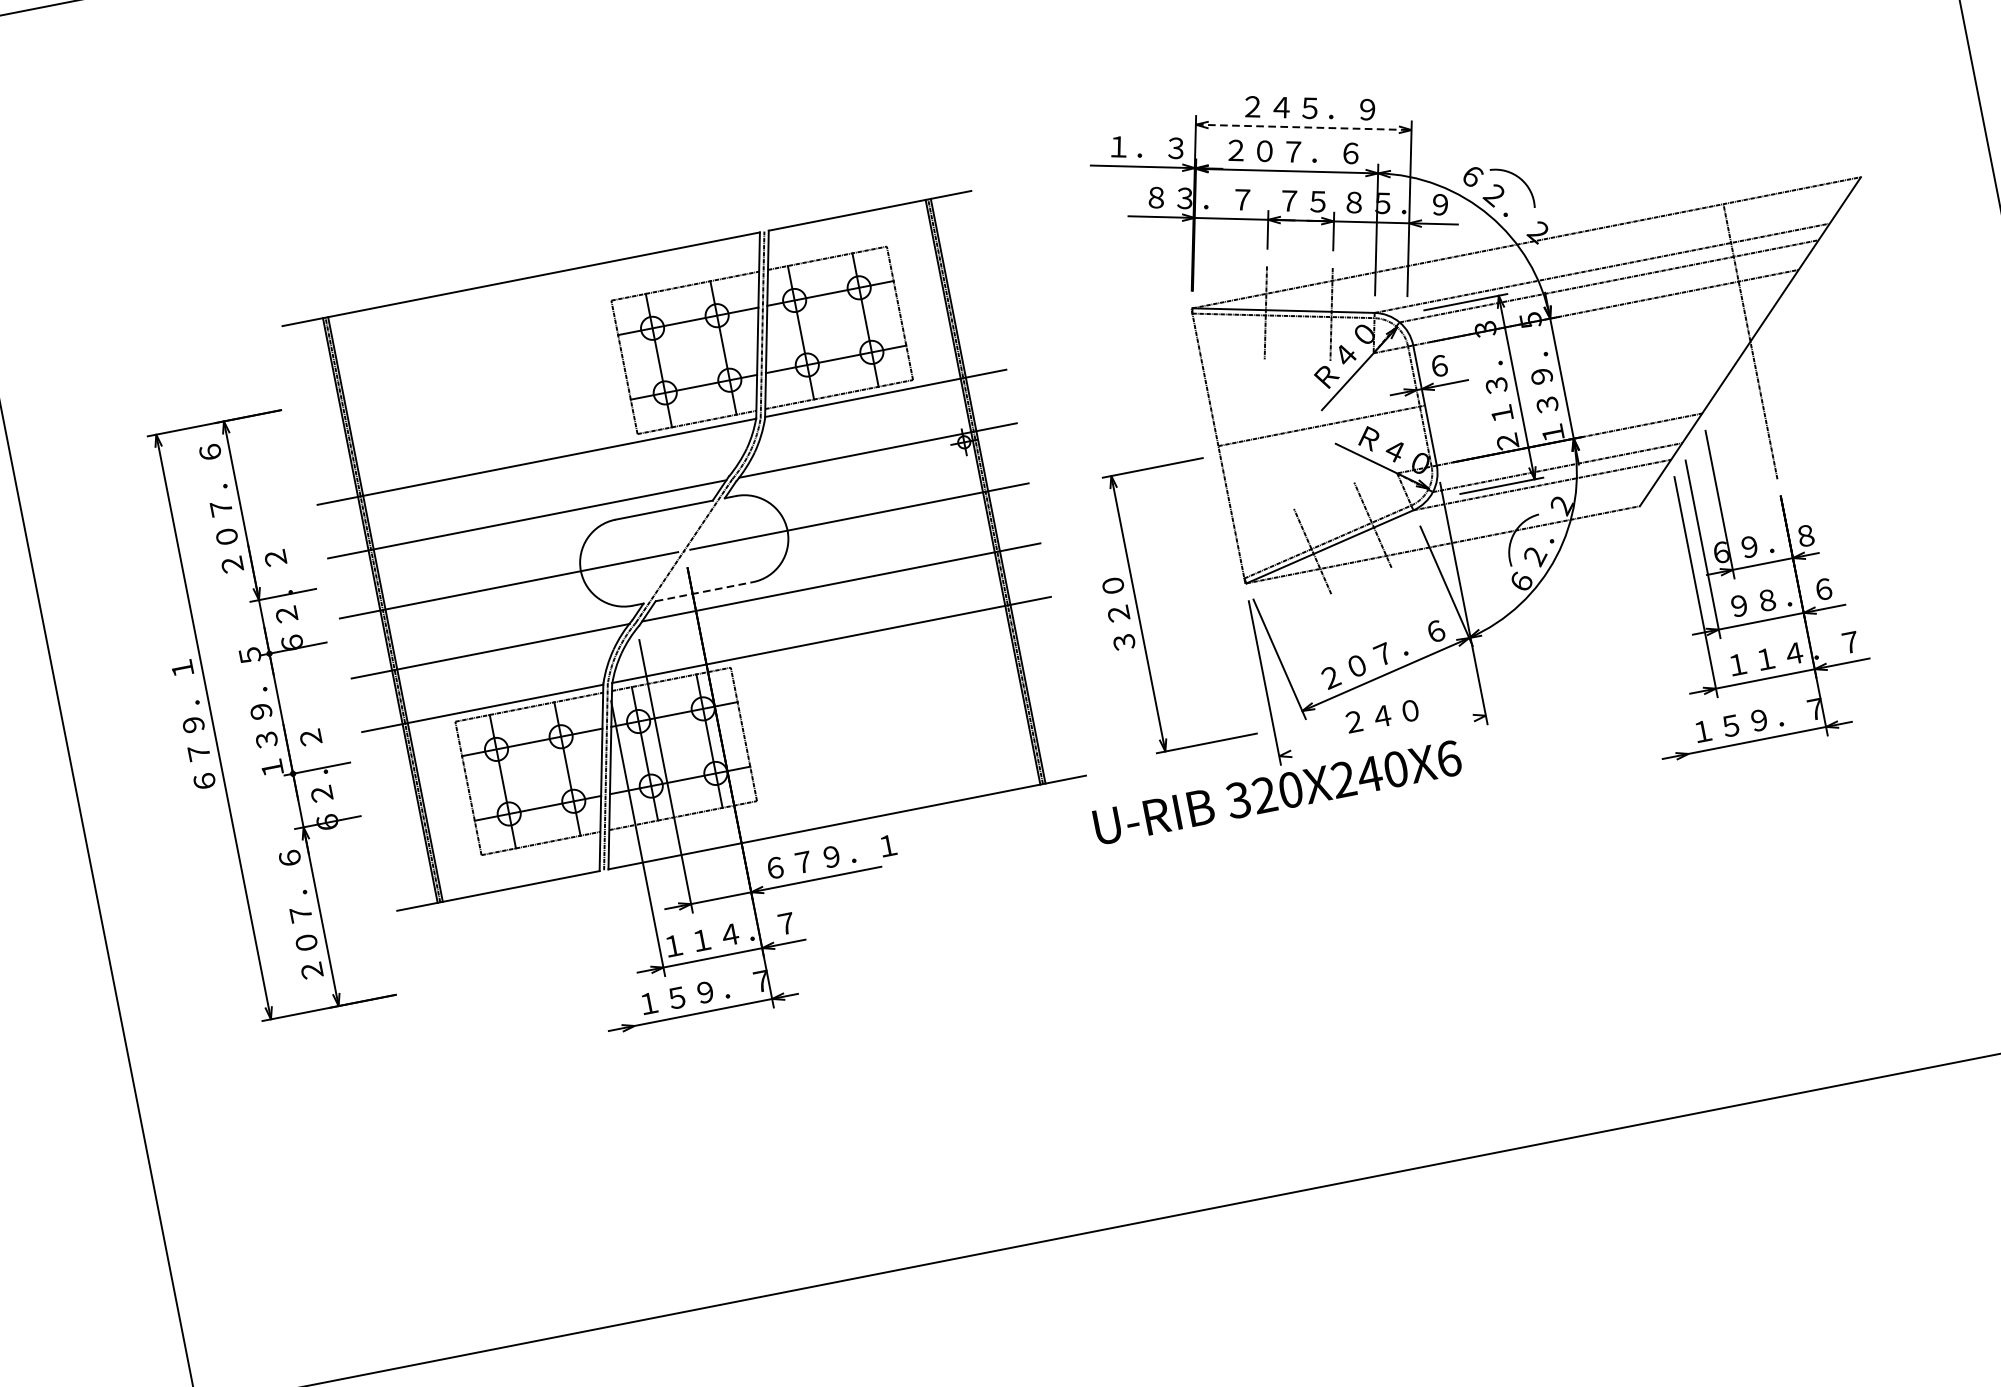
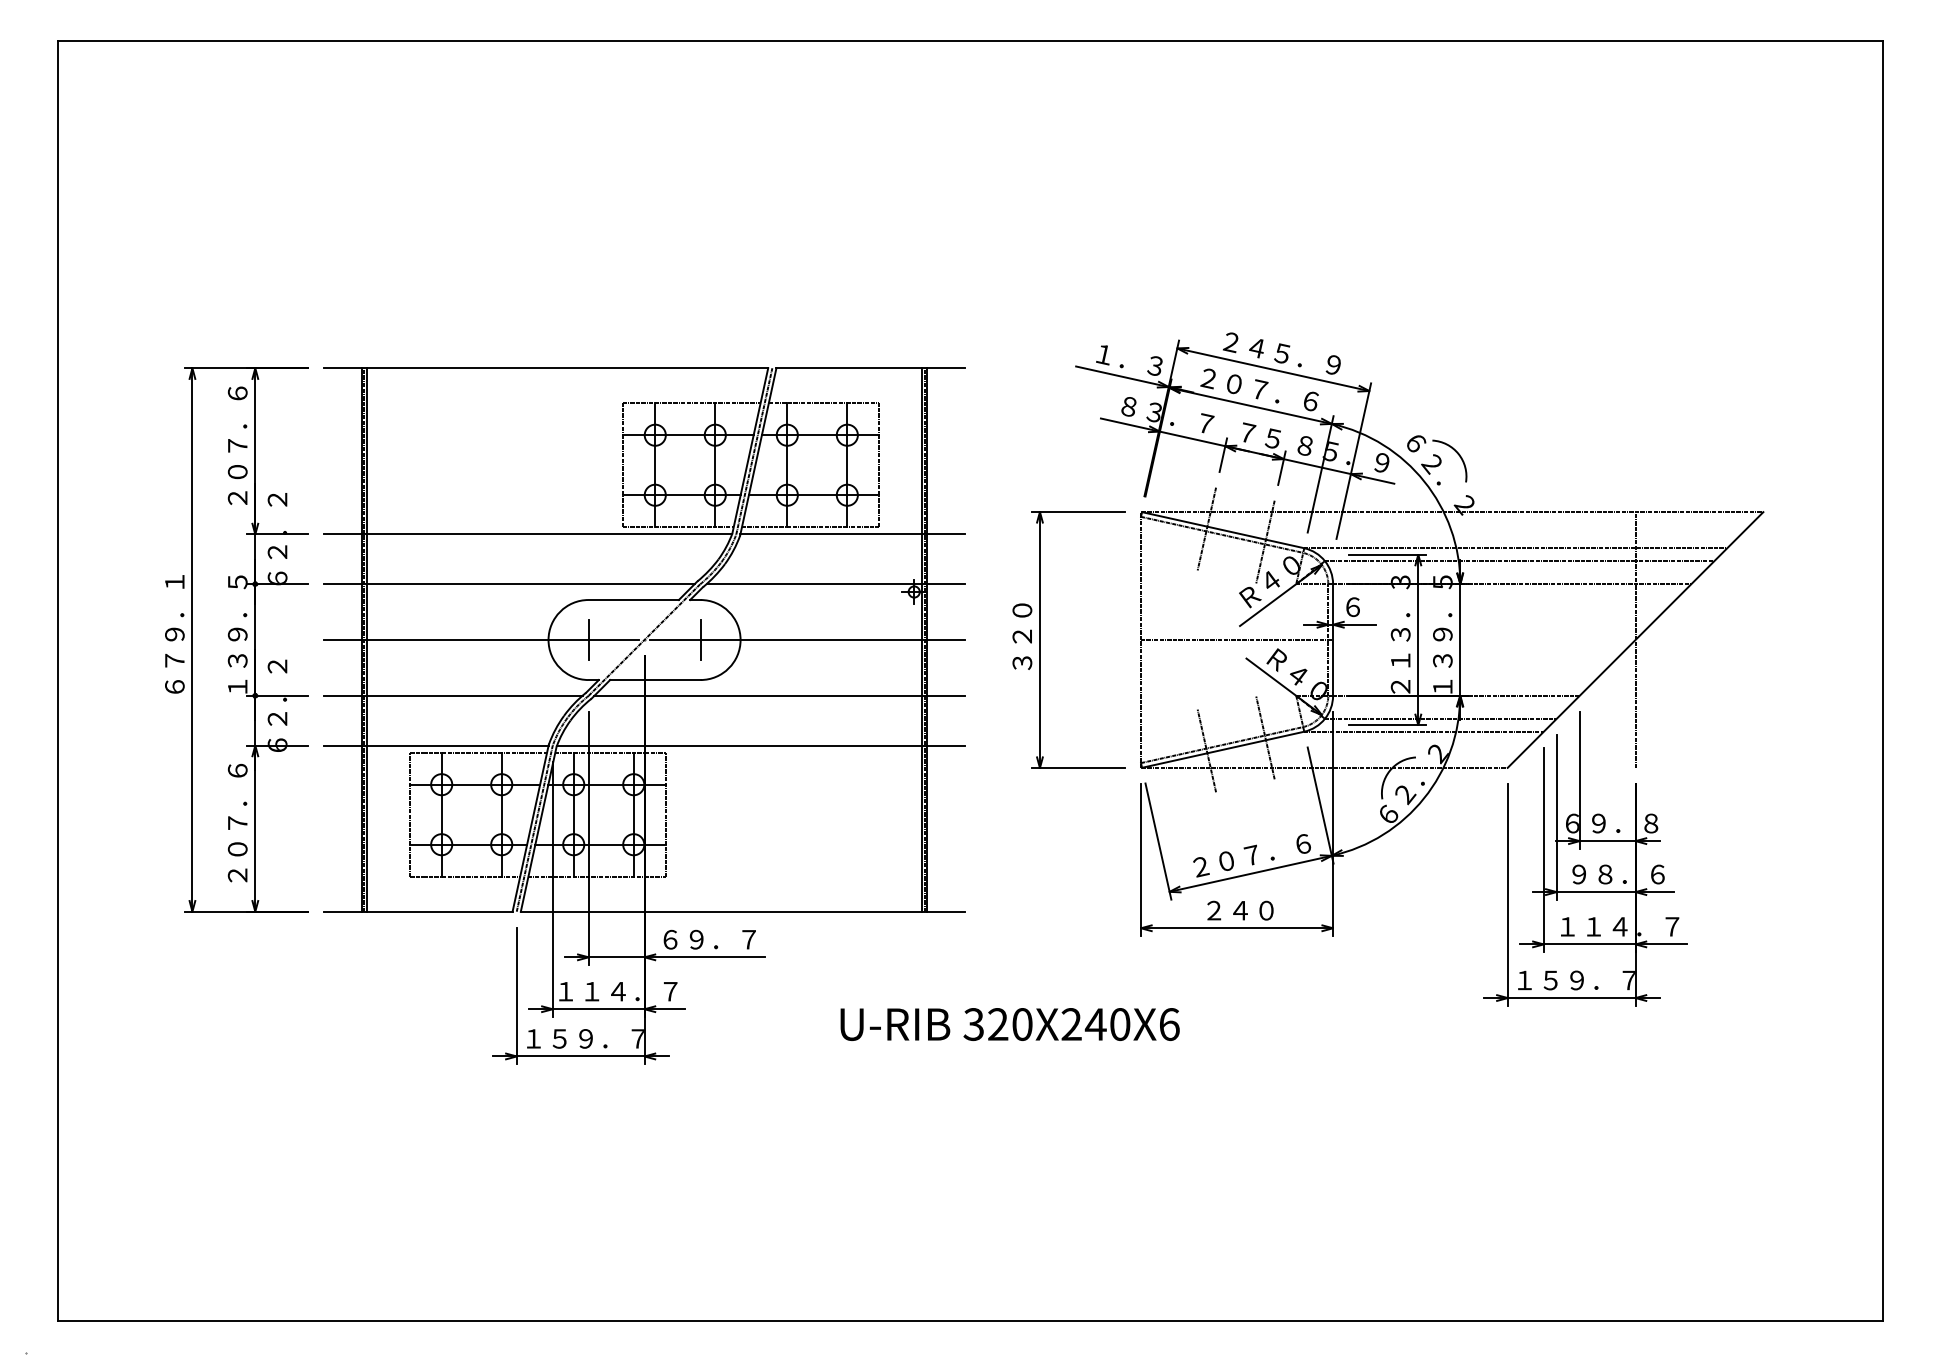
line: (1303, 127) -> (1273, 369), dashed -> solid
line: (744, 539) -> (700, 640), added
line: (624, 563) -> (588, 640), added
line: (704, 592) -> (655, 680), dashed -> solid
part: (1138, 613) -> (1040, 639), moved
line: (1666, 642) -> (1507, 894), added
part: (260, 717) -> (236, 639), moved
line: (1383, 736) -> (1237, 928), added
text: (1276, 792) -> (1009, 1024), moved
text: (845, 853) -> (735, 939), ６７９．１ -> ６９．７
line: (621, 960) -> (516, 995), added

